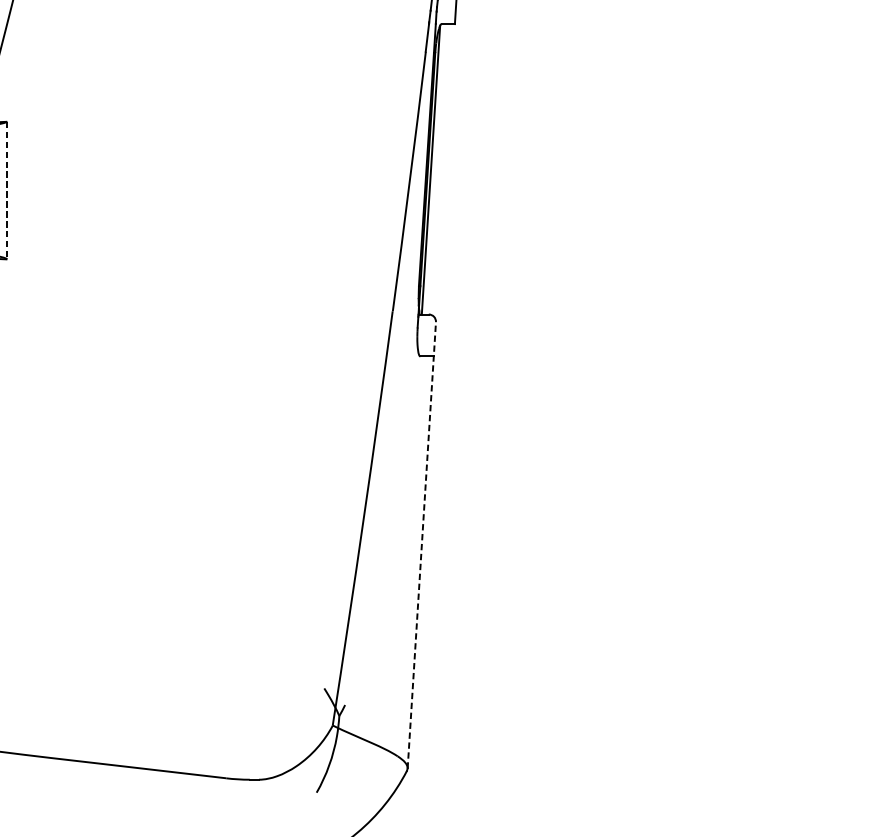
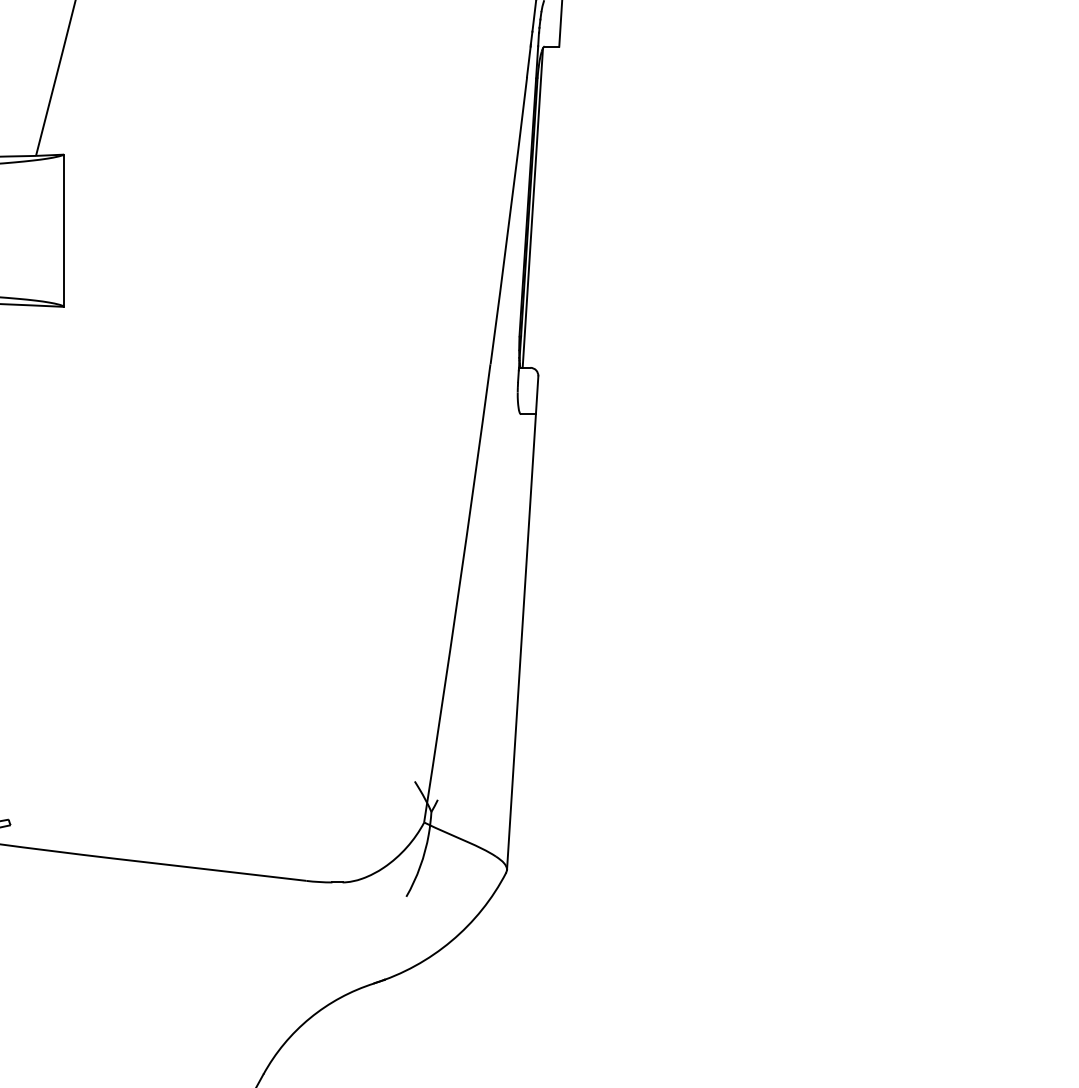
line: (7, 191) -> (64, 231), dashed -> solid
line: (421, 544) -> (522, 622), dashed -> solid

